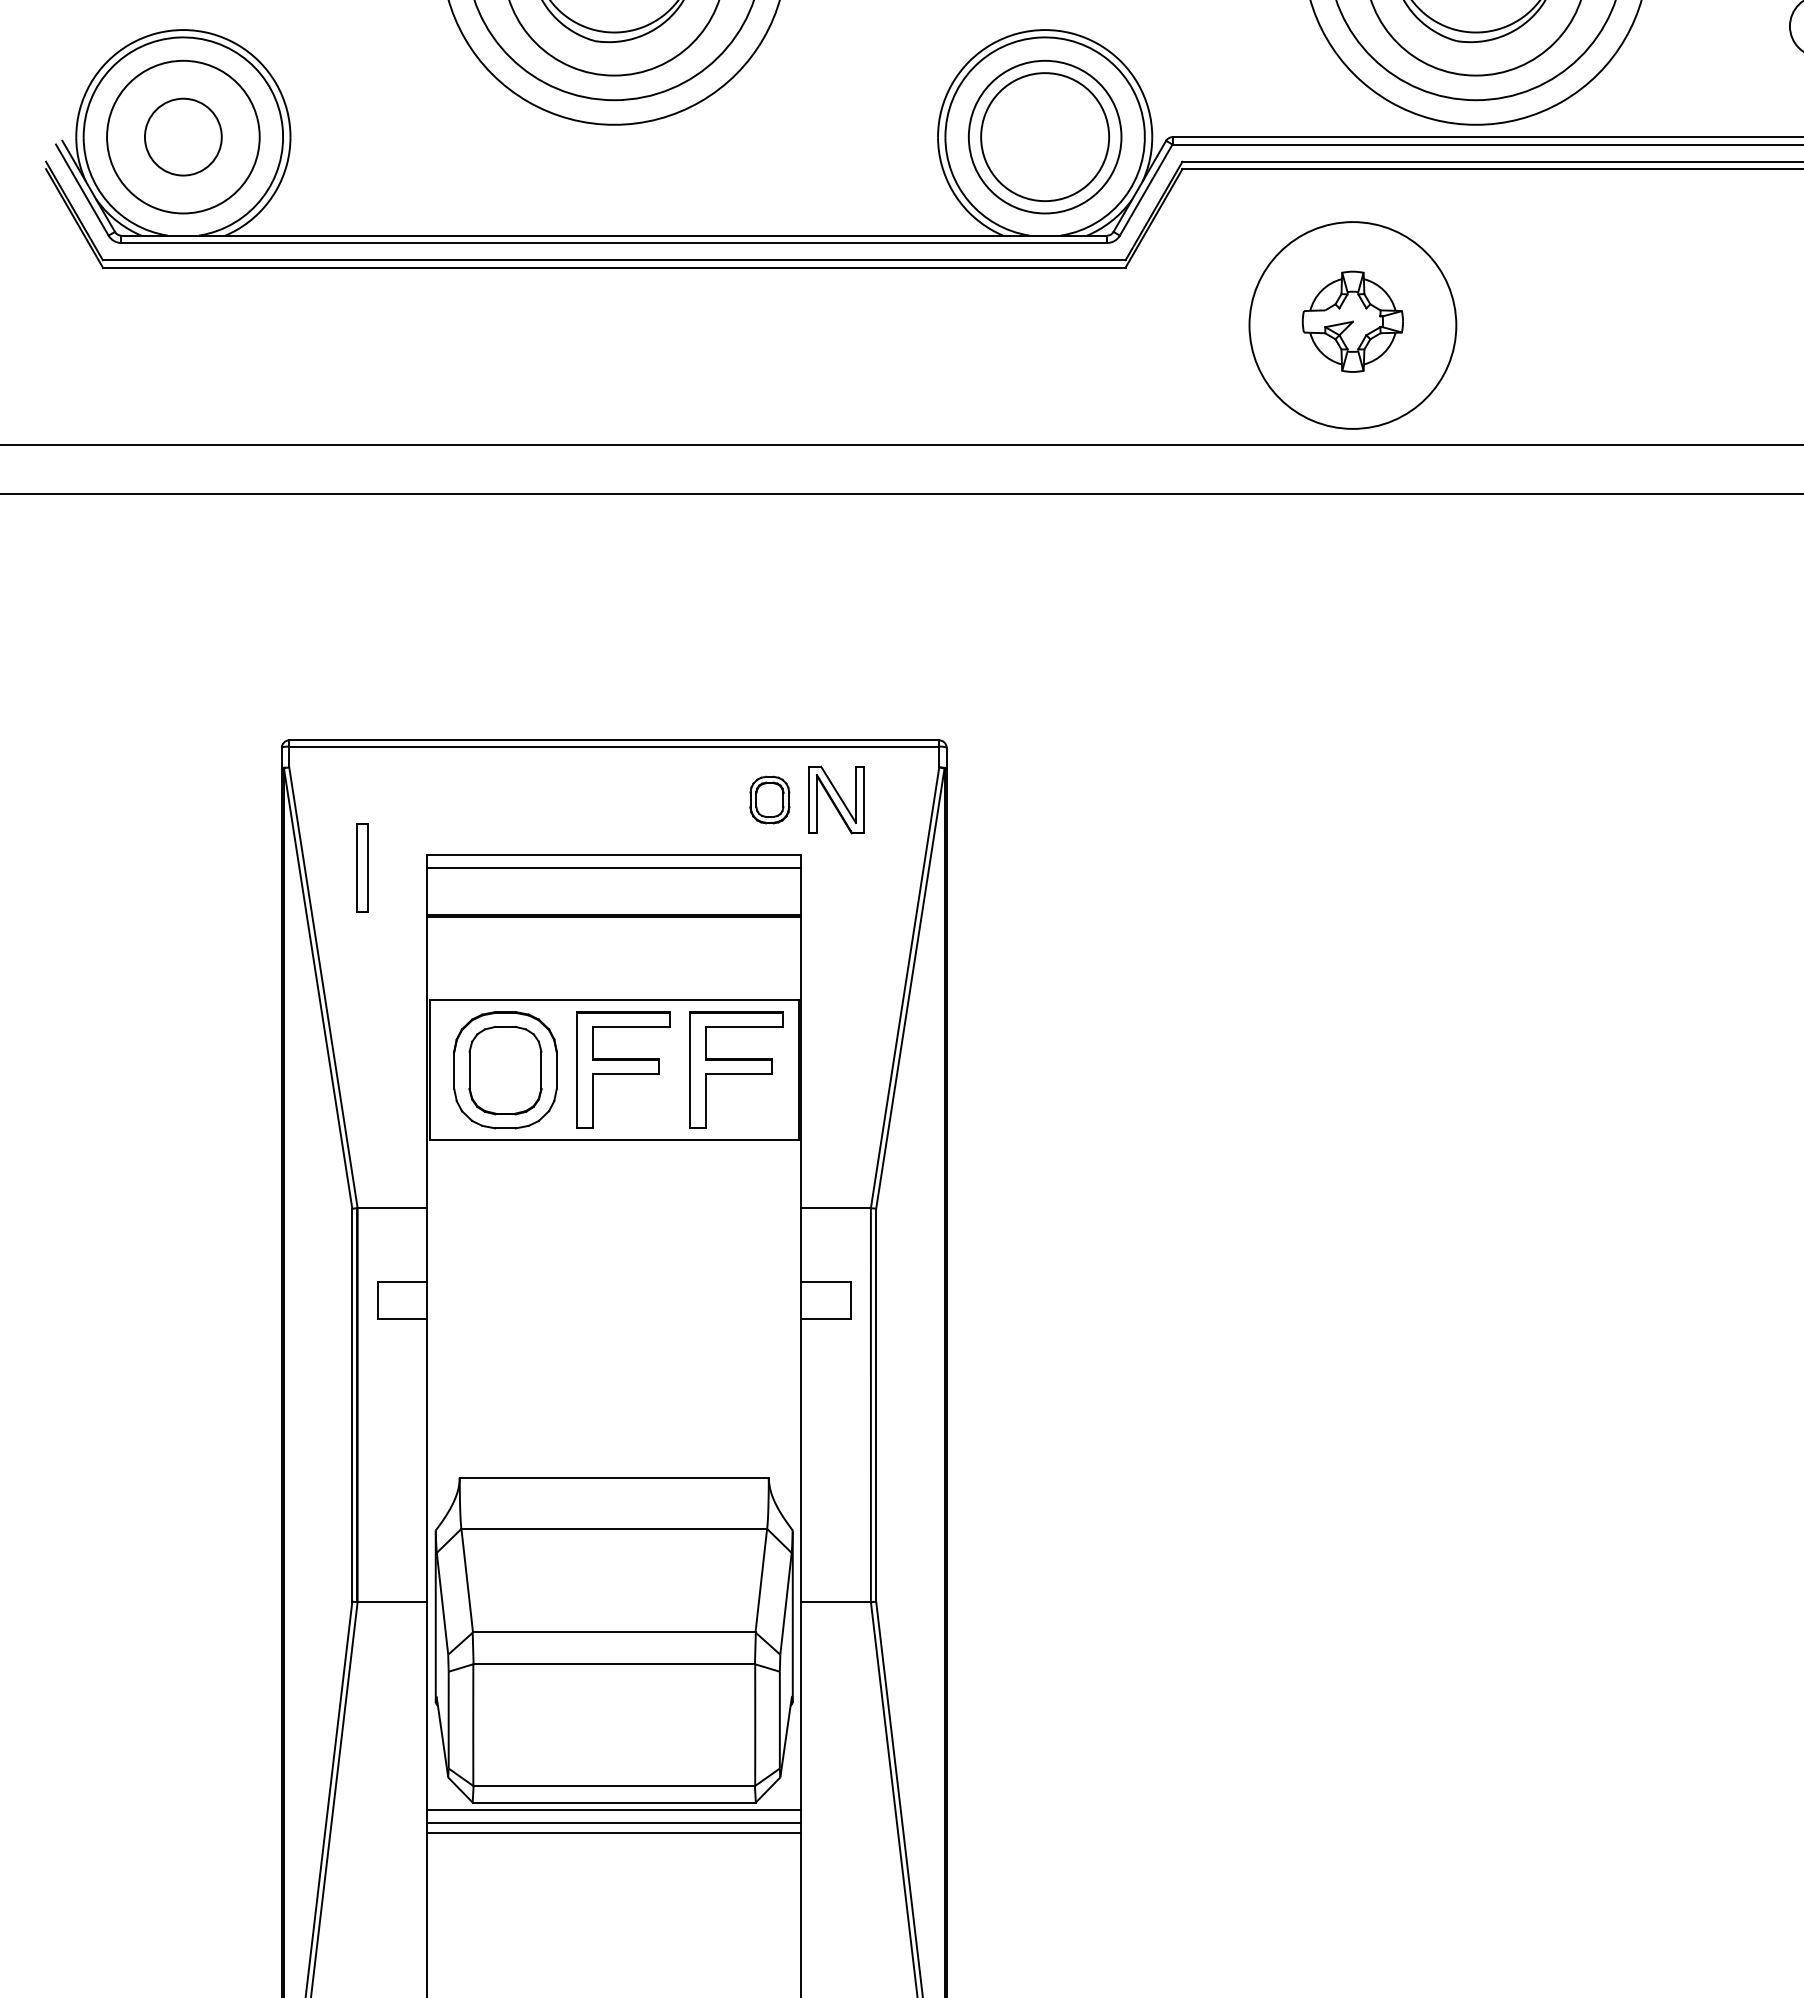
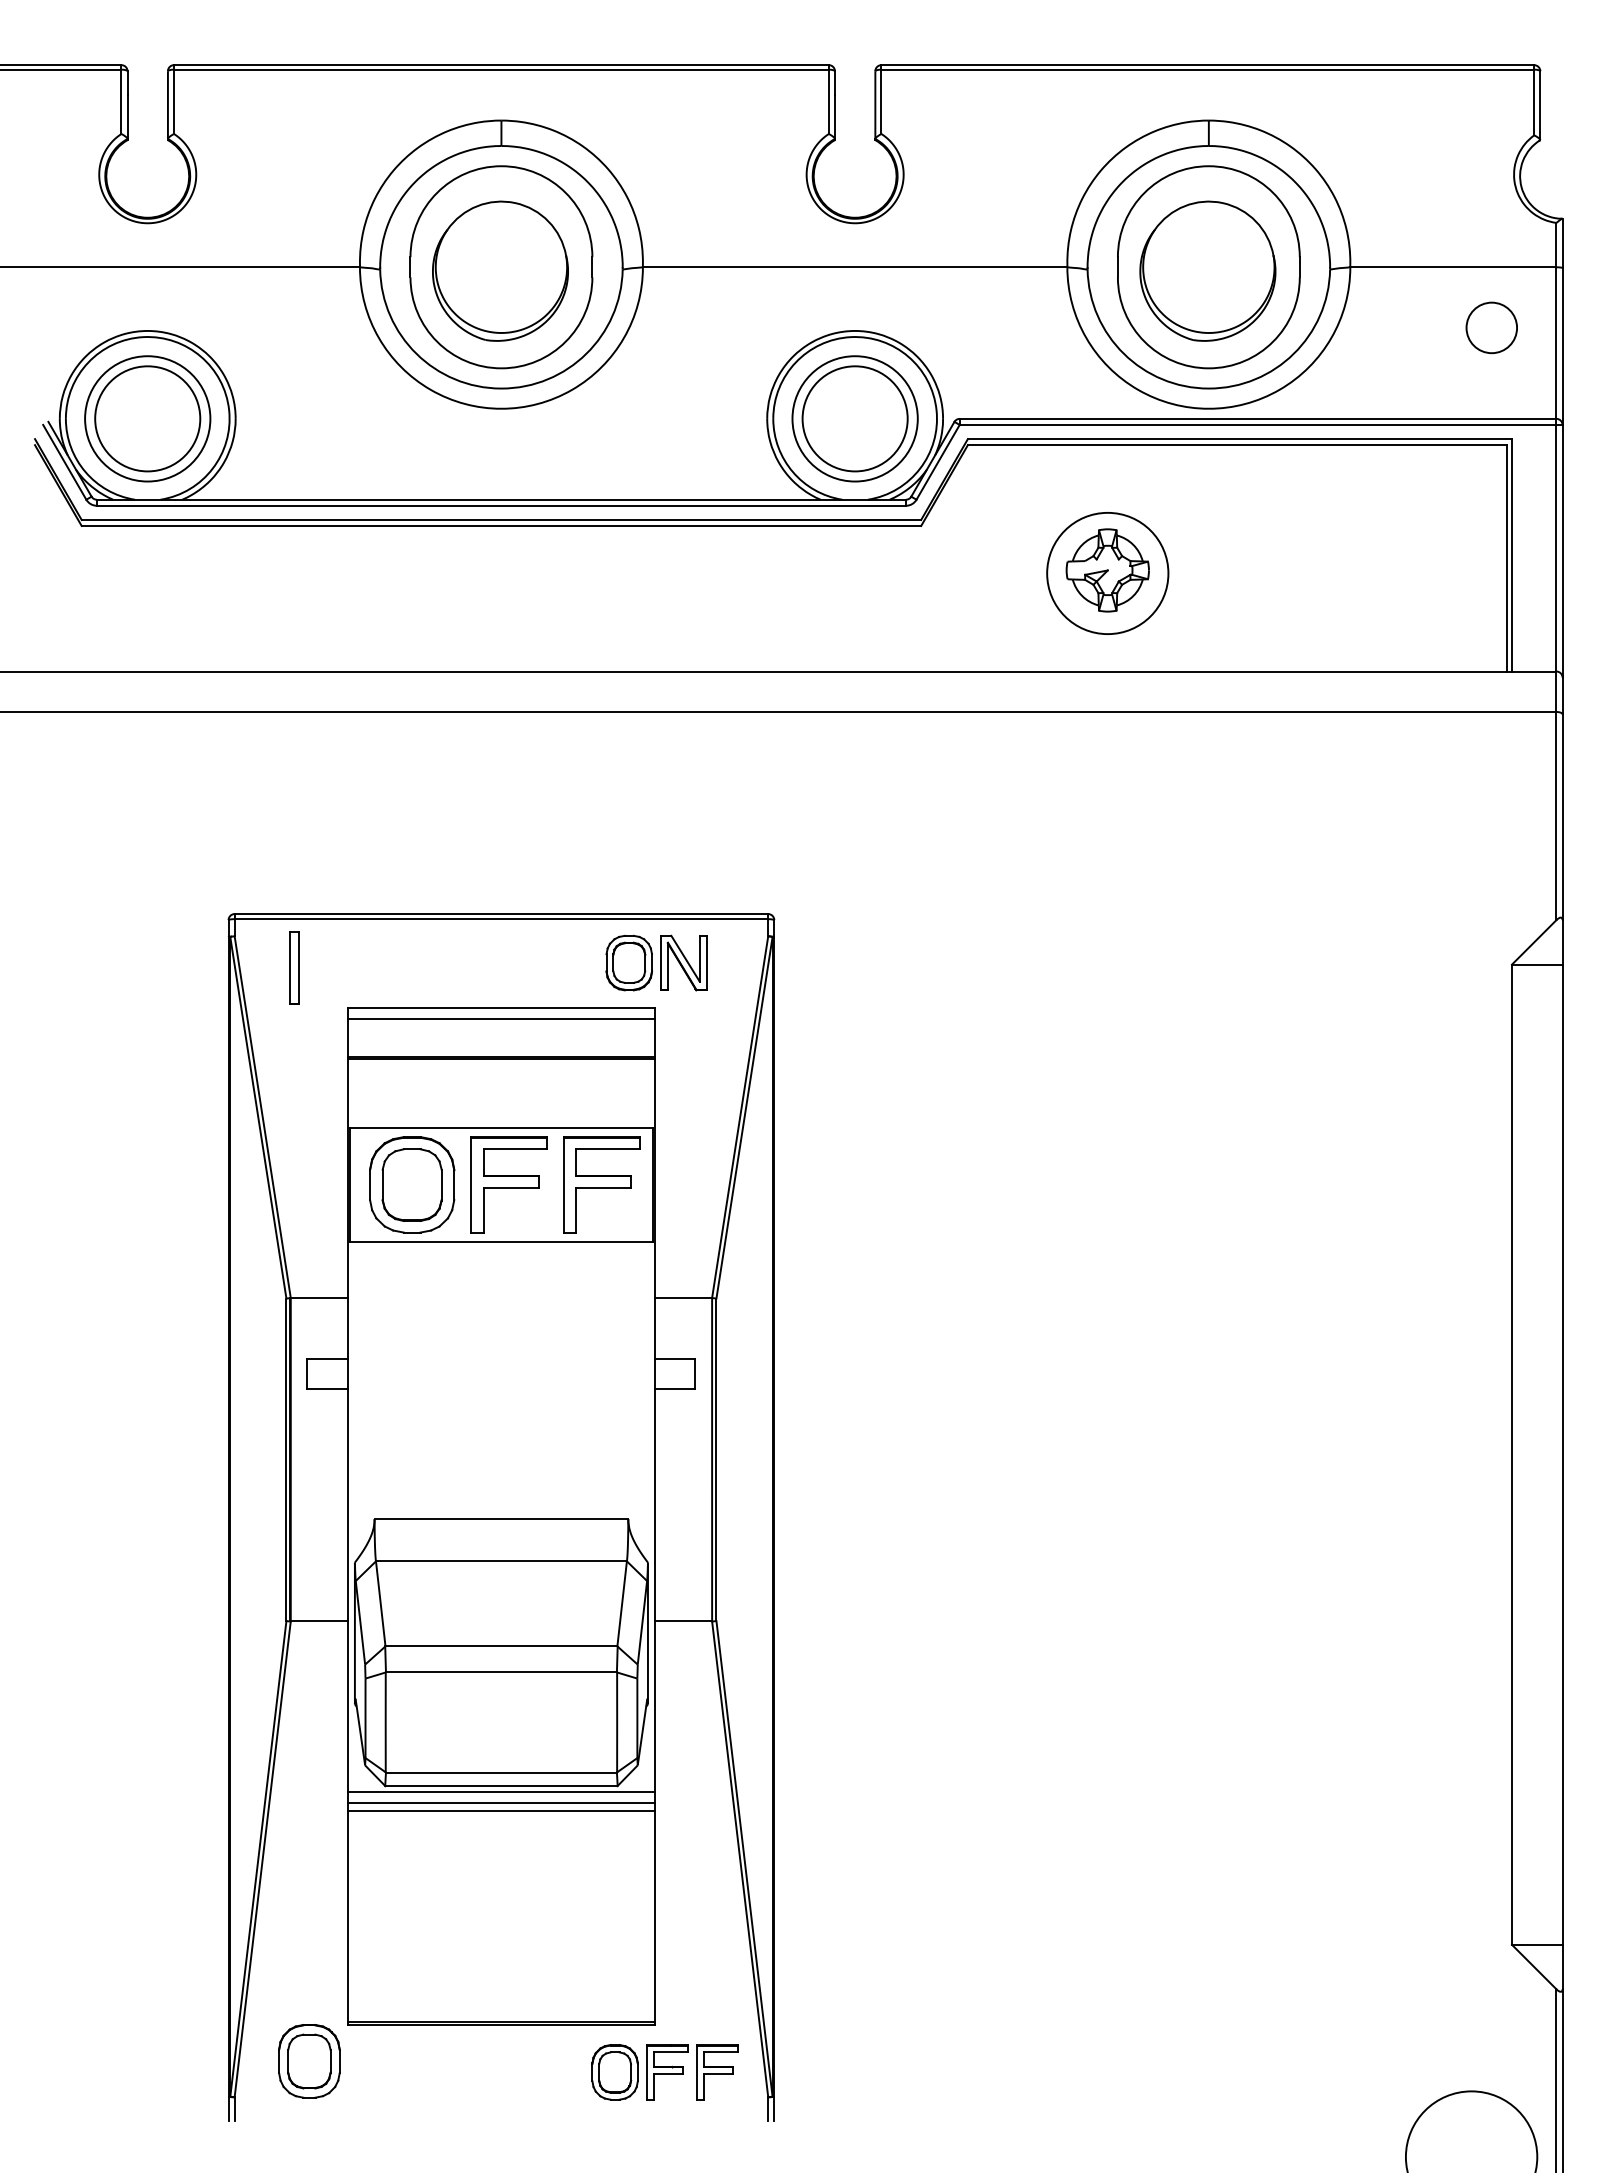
circle: (183, 136) -> (147, 418), size x1.67
circle: (1352, 325) -> (1107, 573), size x0.71
part: (769, 799) -> (628, 962), size x1.43
part: (362, 867) -> (294, 967), moved

